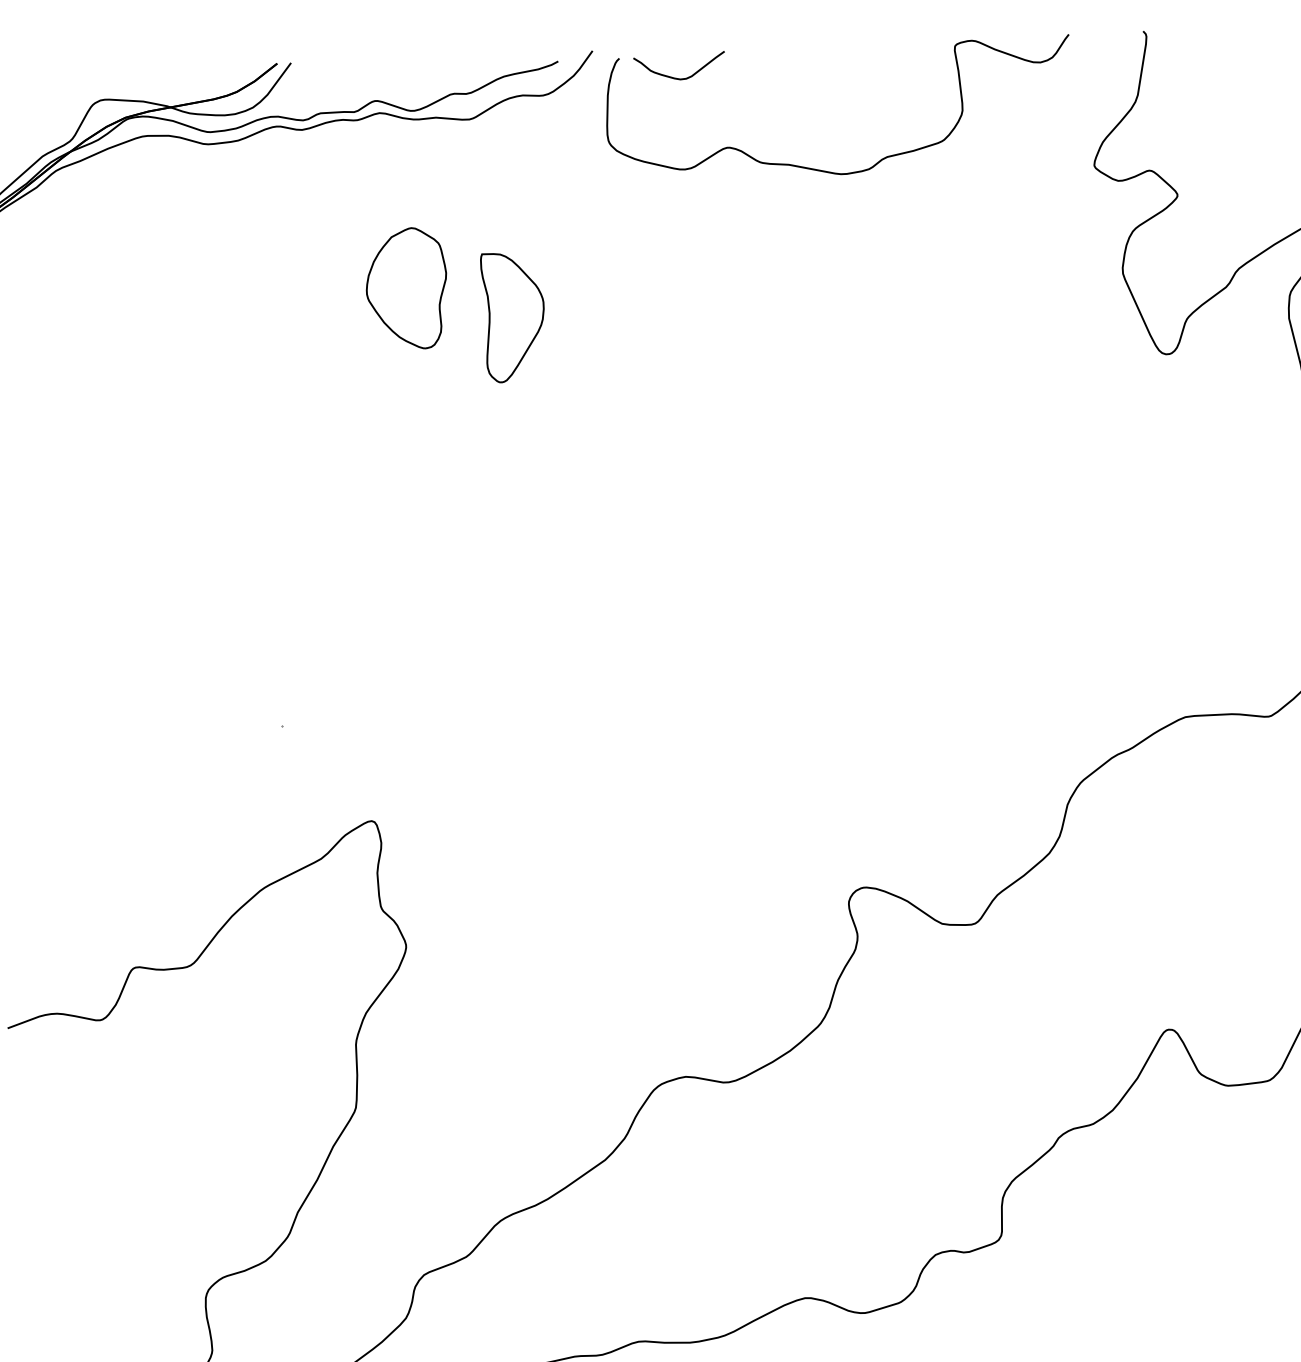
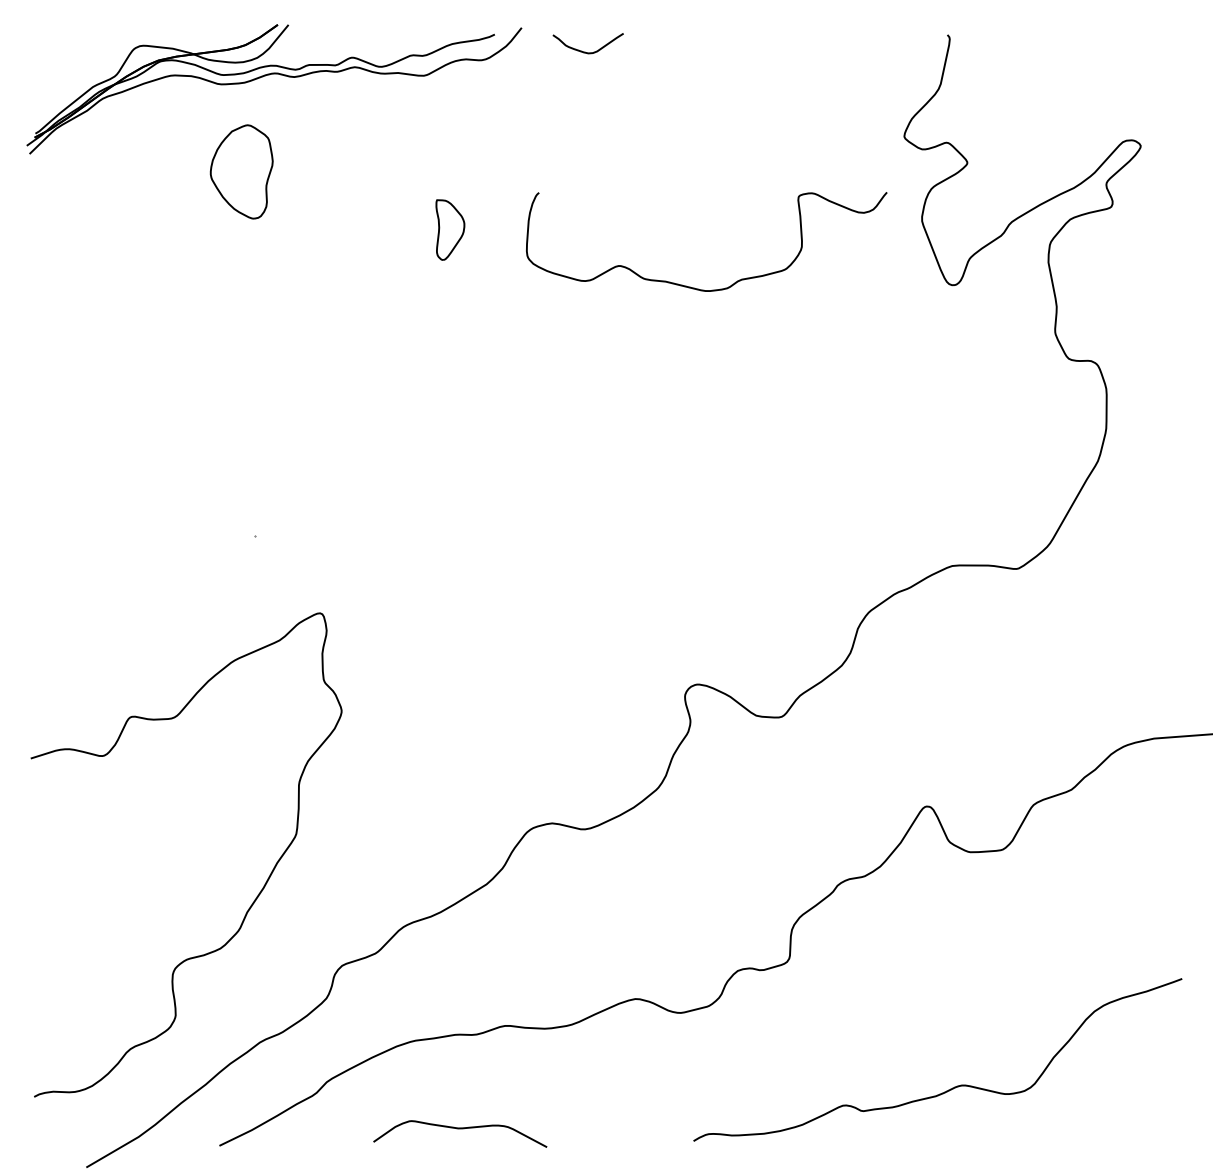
curve: (826, 170) -> (694, 287), moved
part: (406, 288) -> (241, 171), moved
part: (514, 316) -> (450, 229), size x0.6

